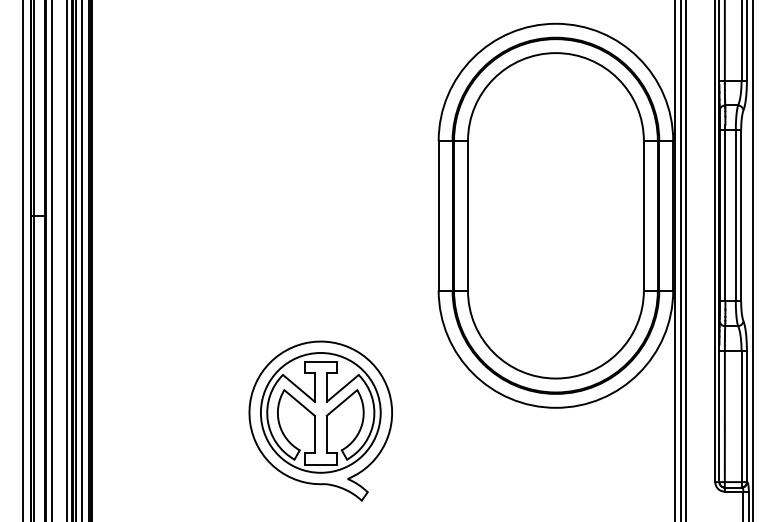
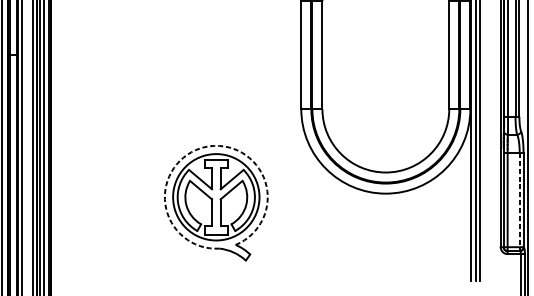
arc: (305, 343) -> (205, 147), solid -> dashed
line: (741, 419) -> (519, 202), solid -> dashed

